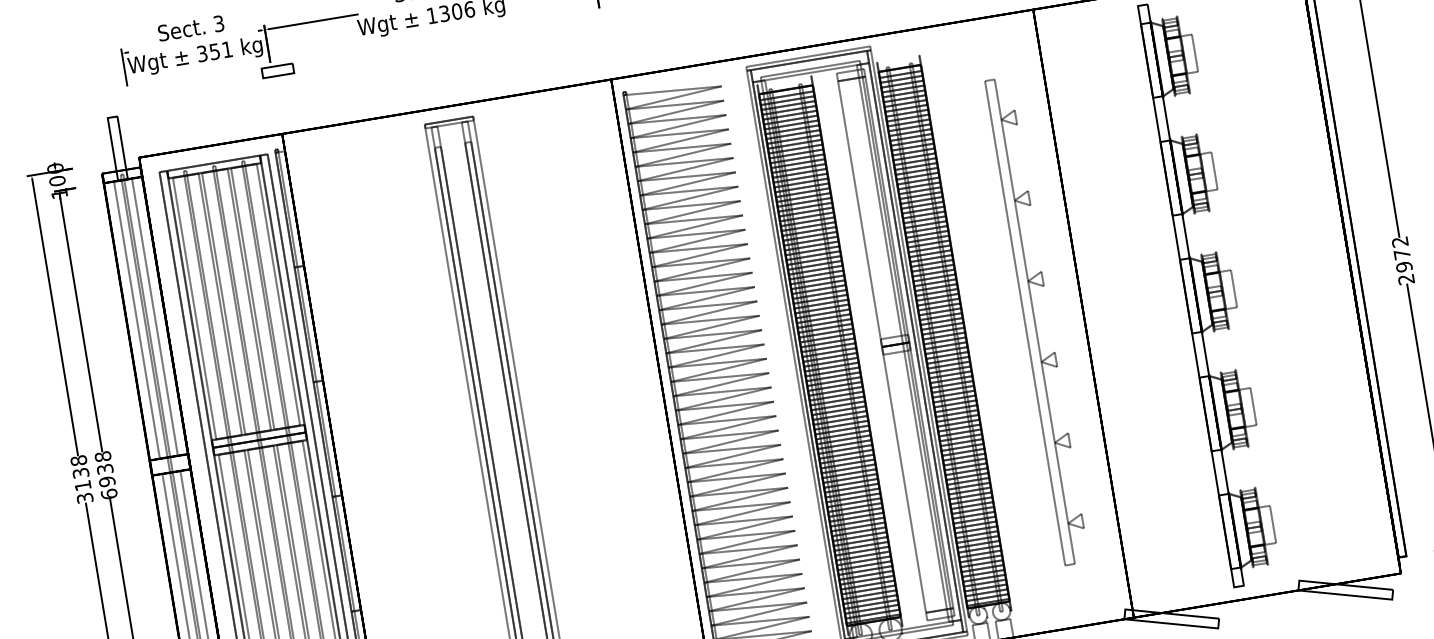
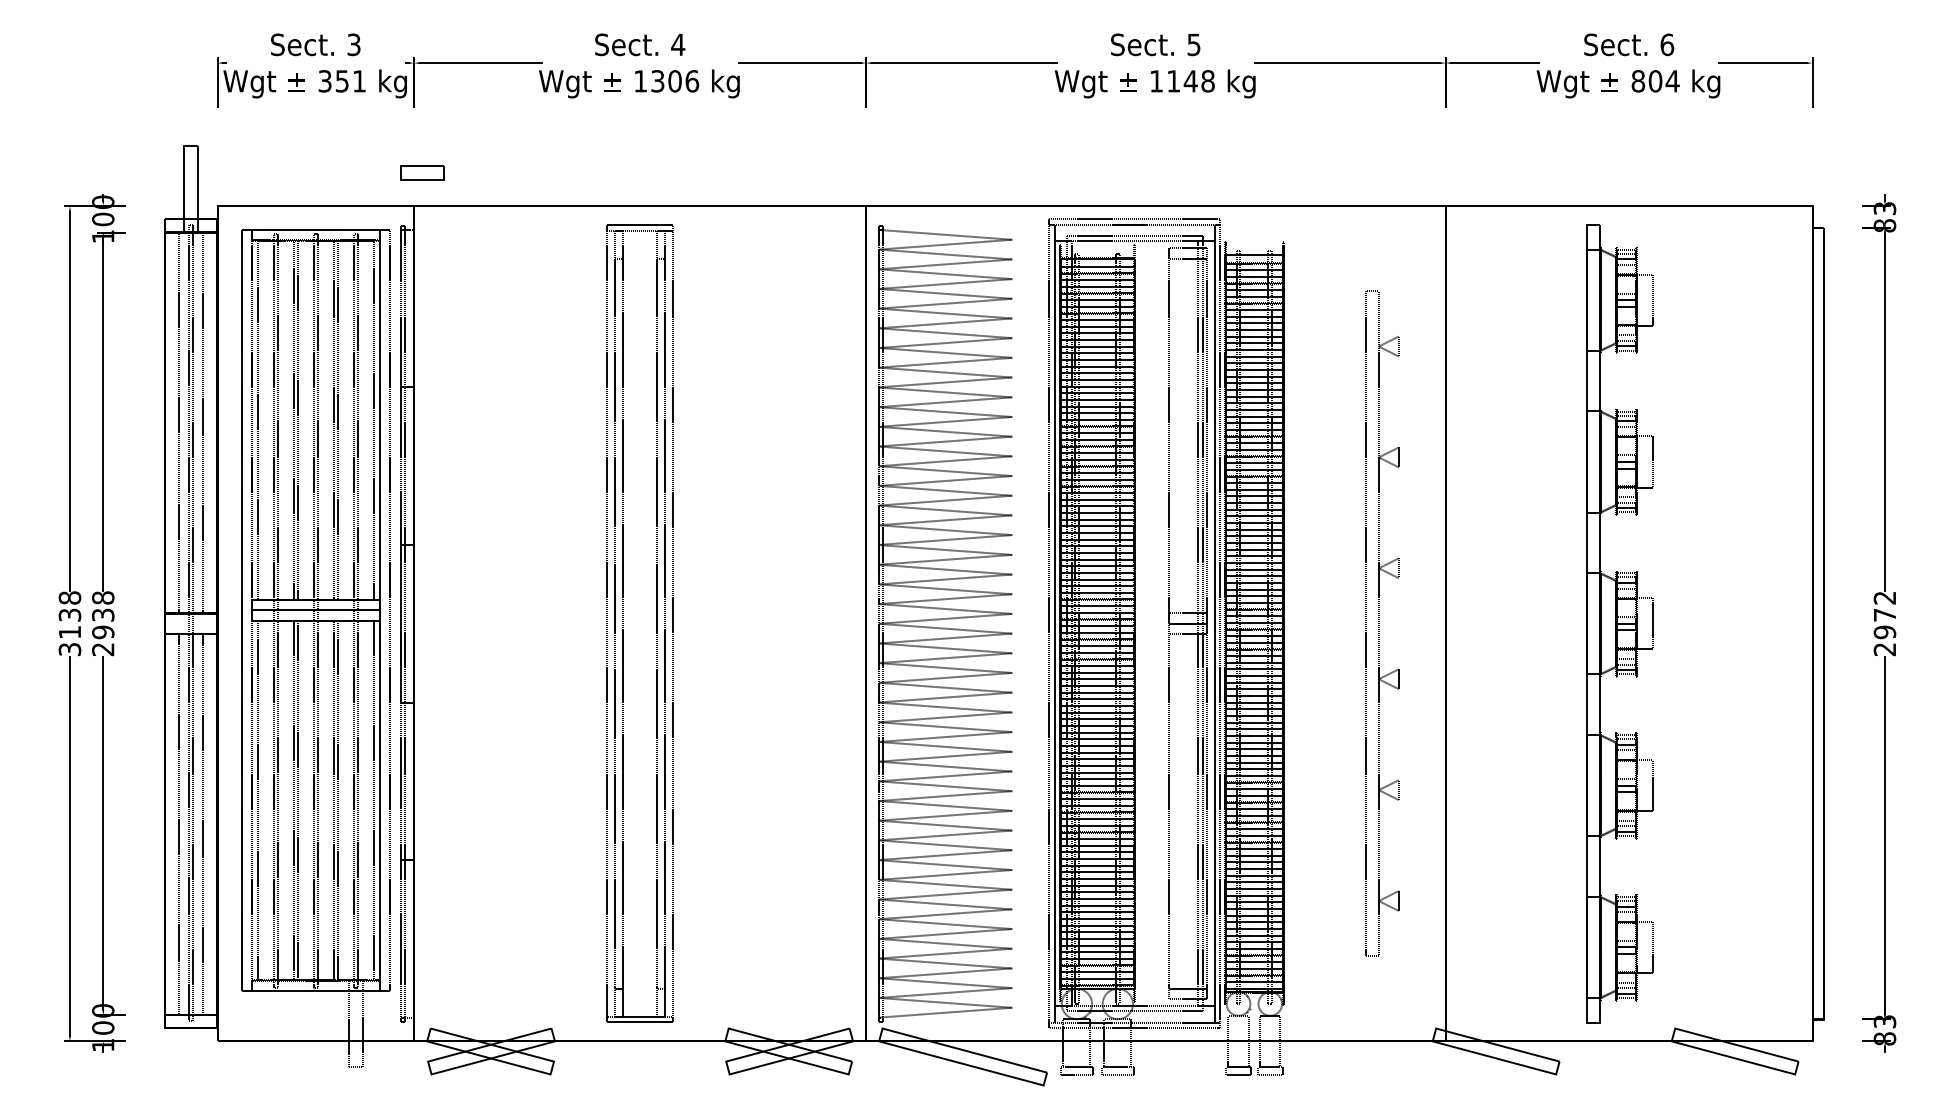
part: (277, 70) -> (422, 172), moved
text: (109, 494) -> (103, 649), 6938 -> 2938

